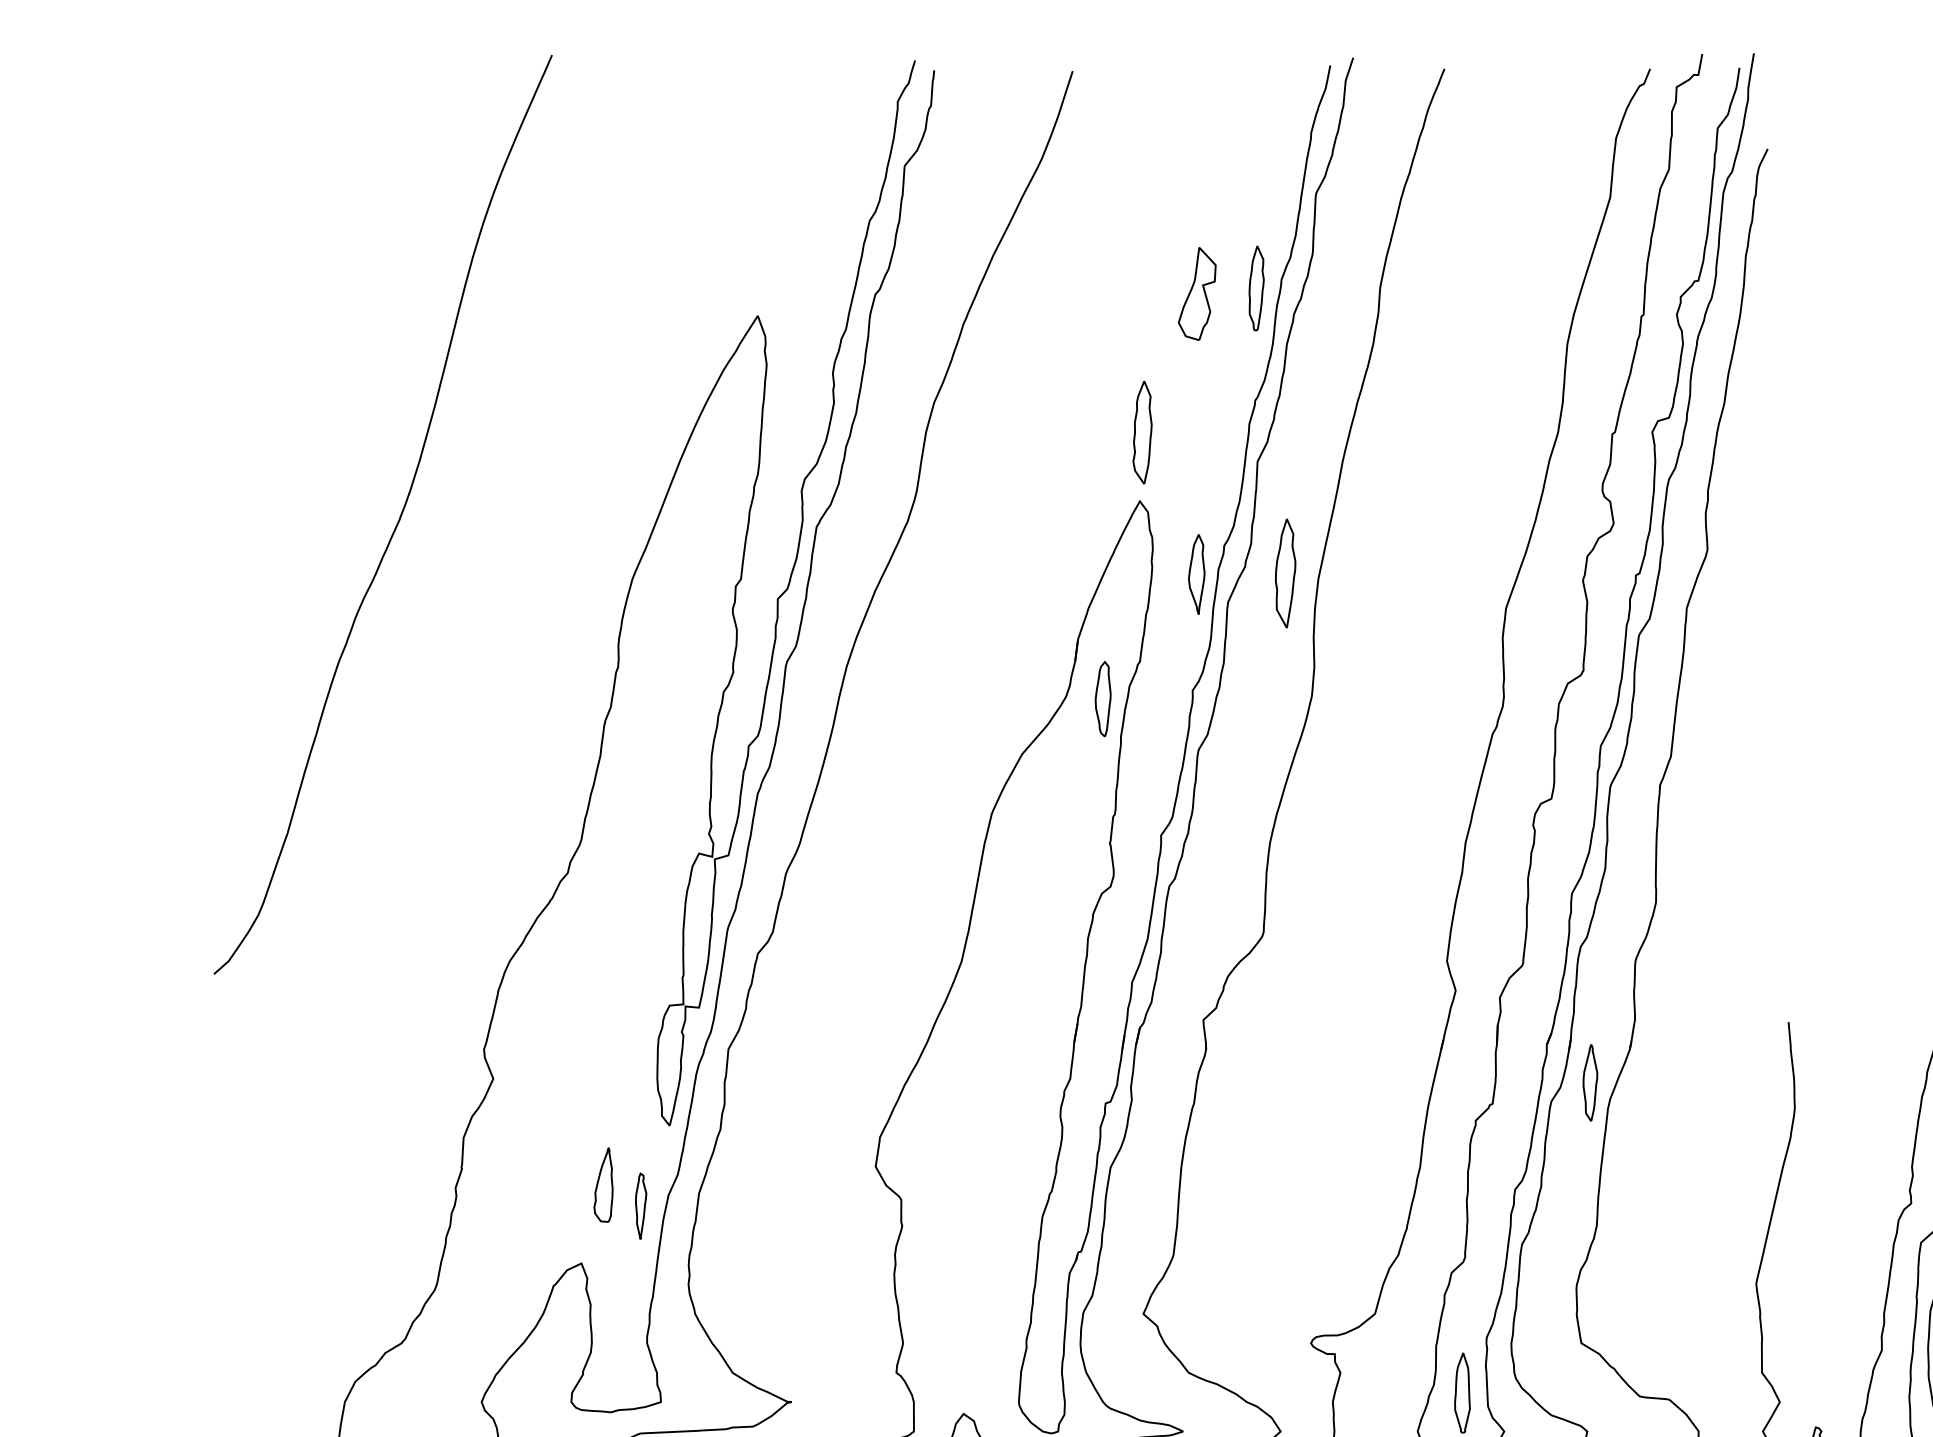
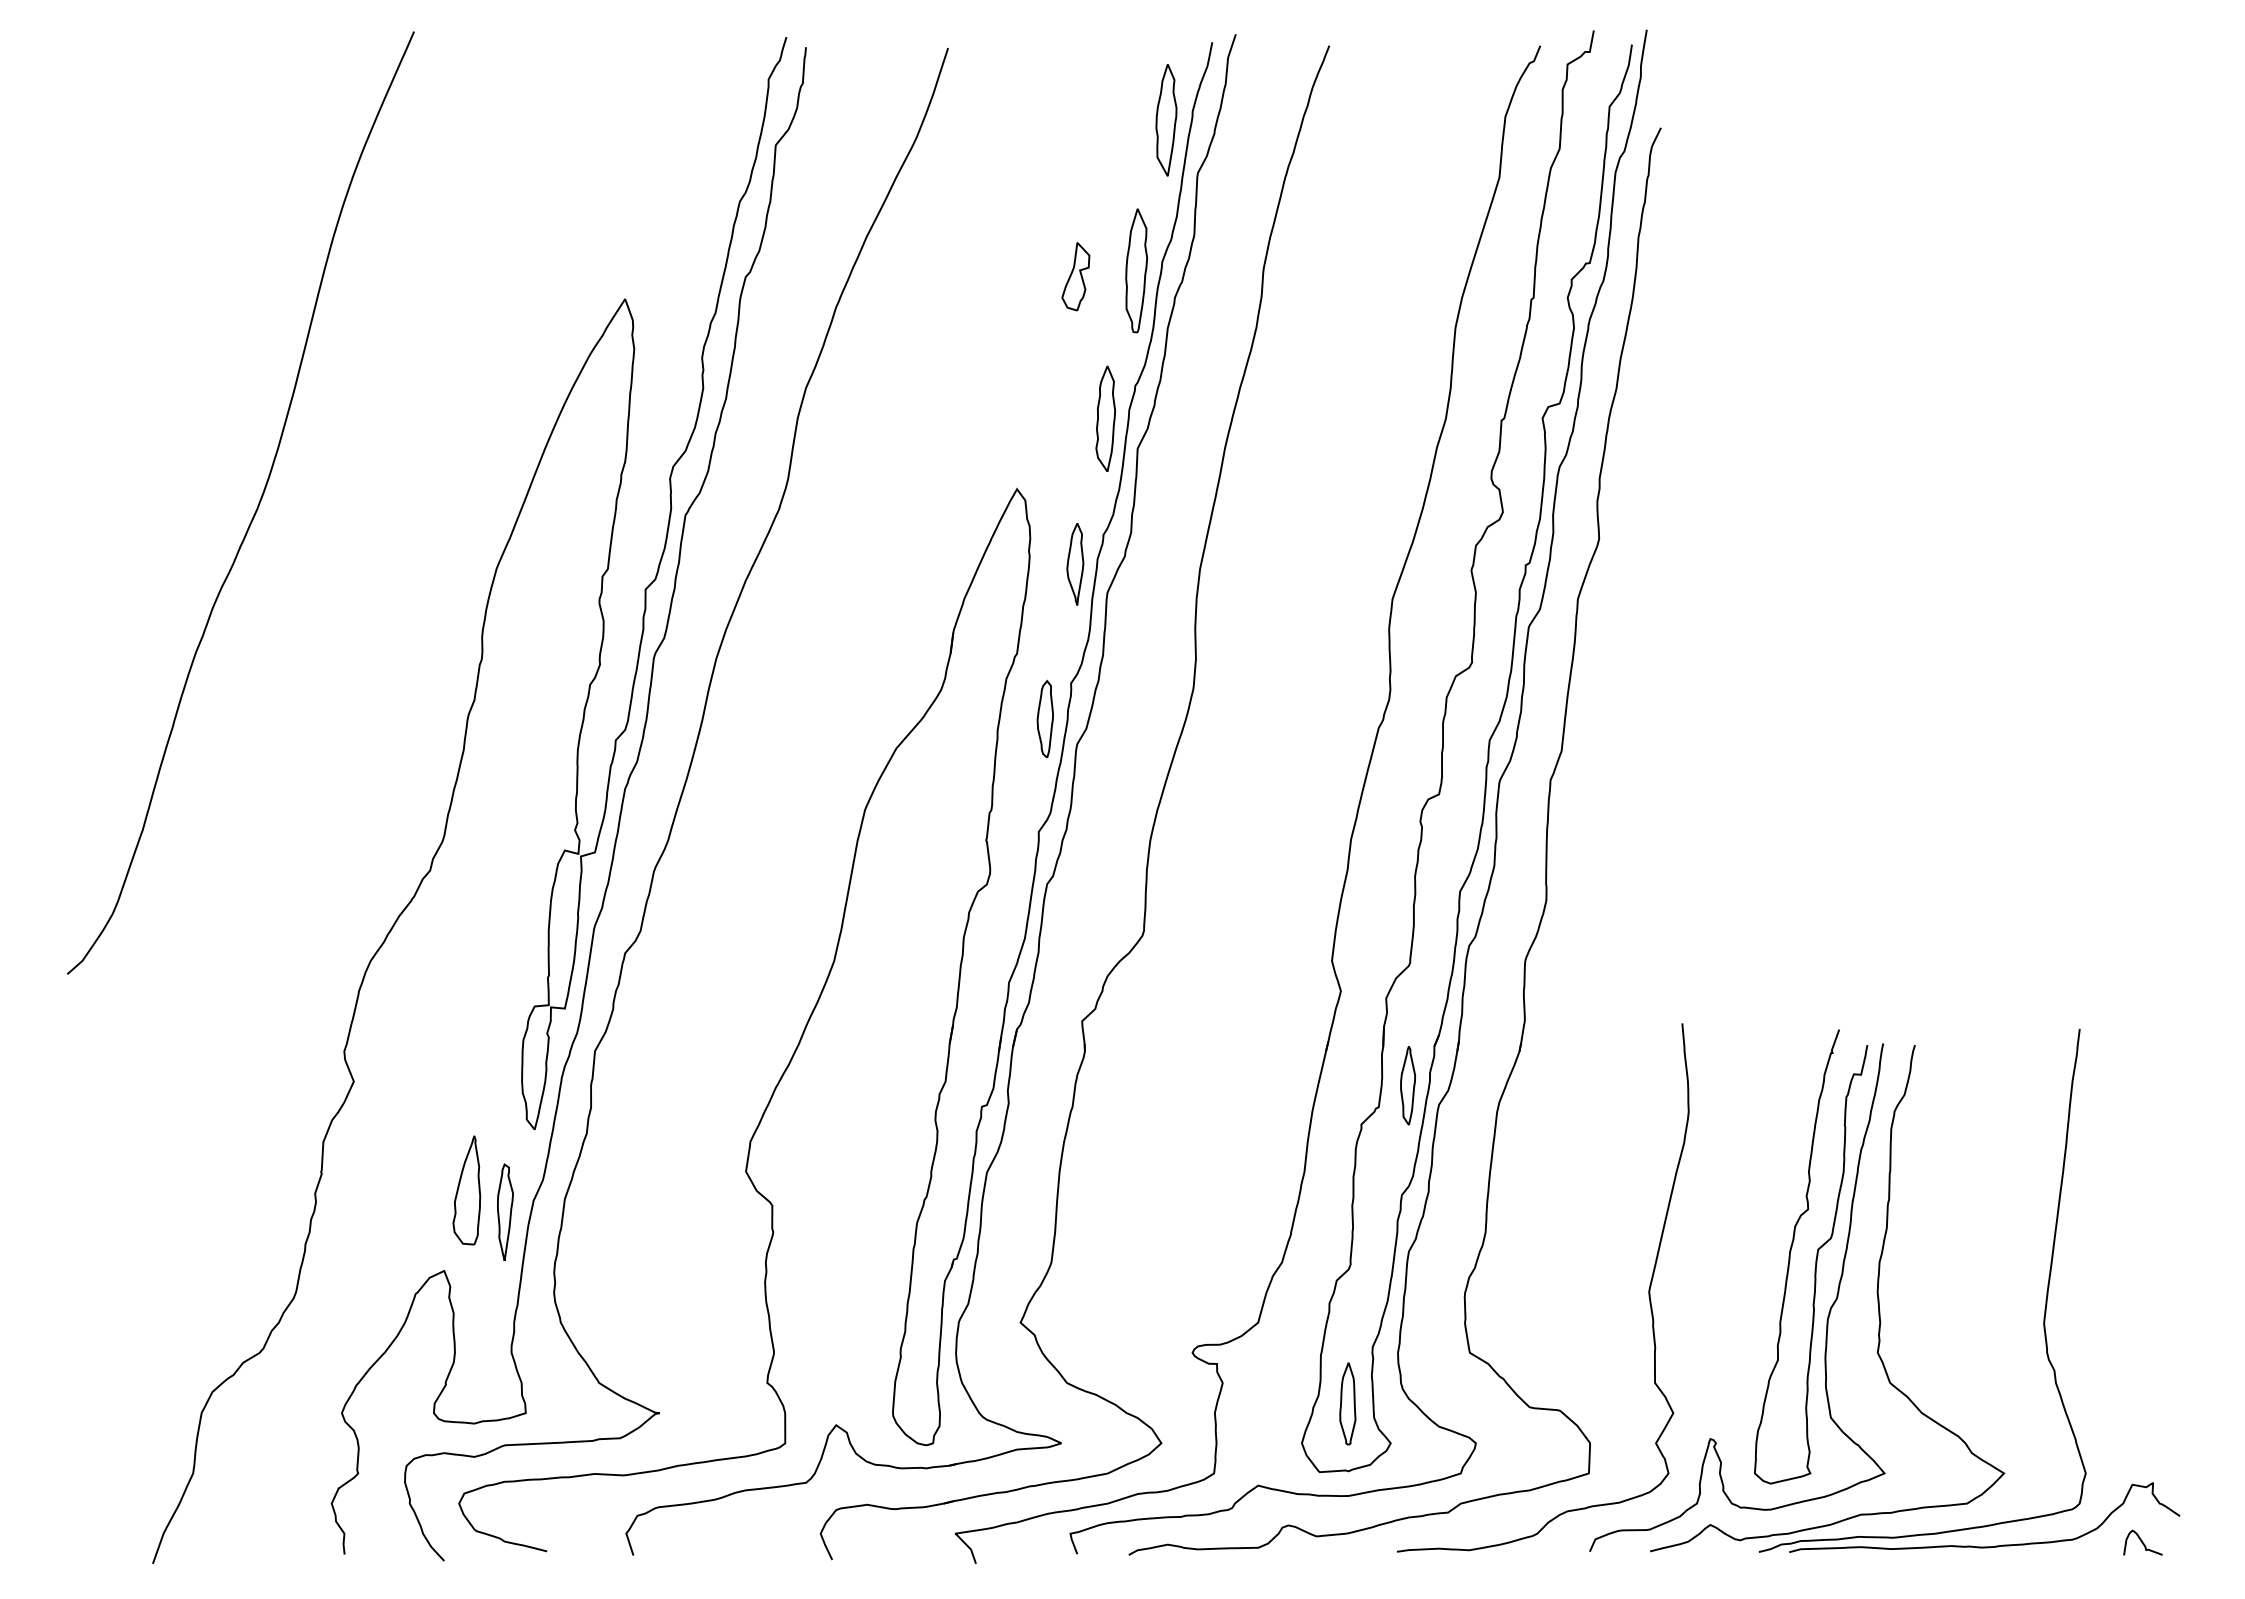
part: (1256, 288) -> (1136, 270), size x1.43
part: (1196, 293) -> (1075, 276), size x0.71
part: (1142, 432) -> (1105, 418), moved
part: (1285, 573) -> (1166, 120), moved
part: (1102, 698) -> (1044, 718), moved
part: (1589, 1082) -> (1407, 1085), moved
part: (603, 1185) -> (466, 1190), size x1.43
part: (641, 1205) -> (505, 1211), size x1.43

